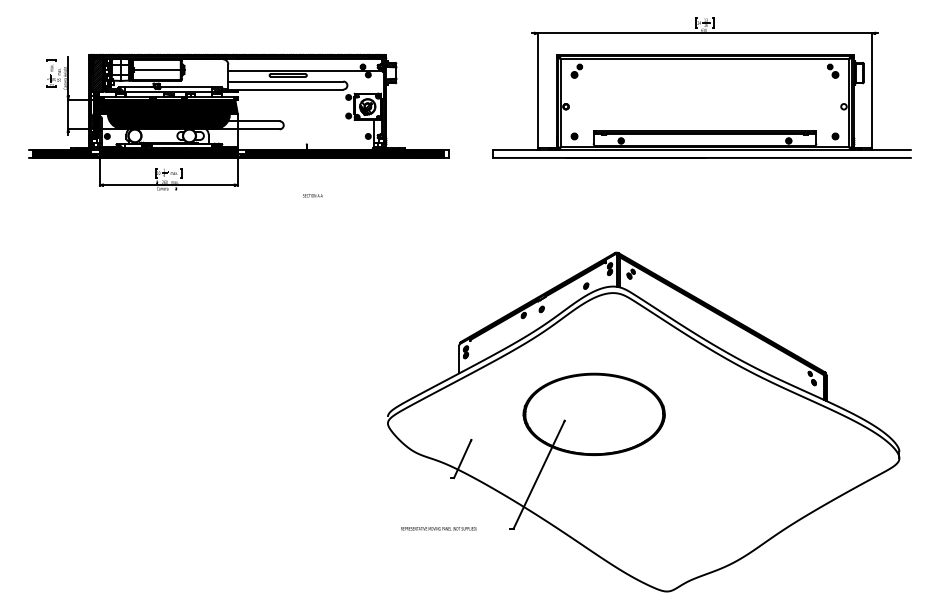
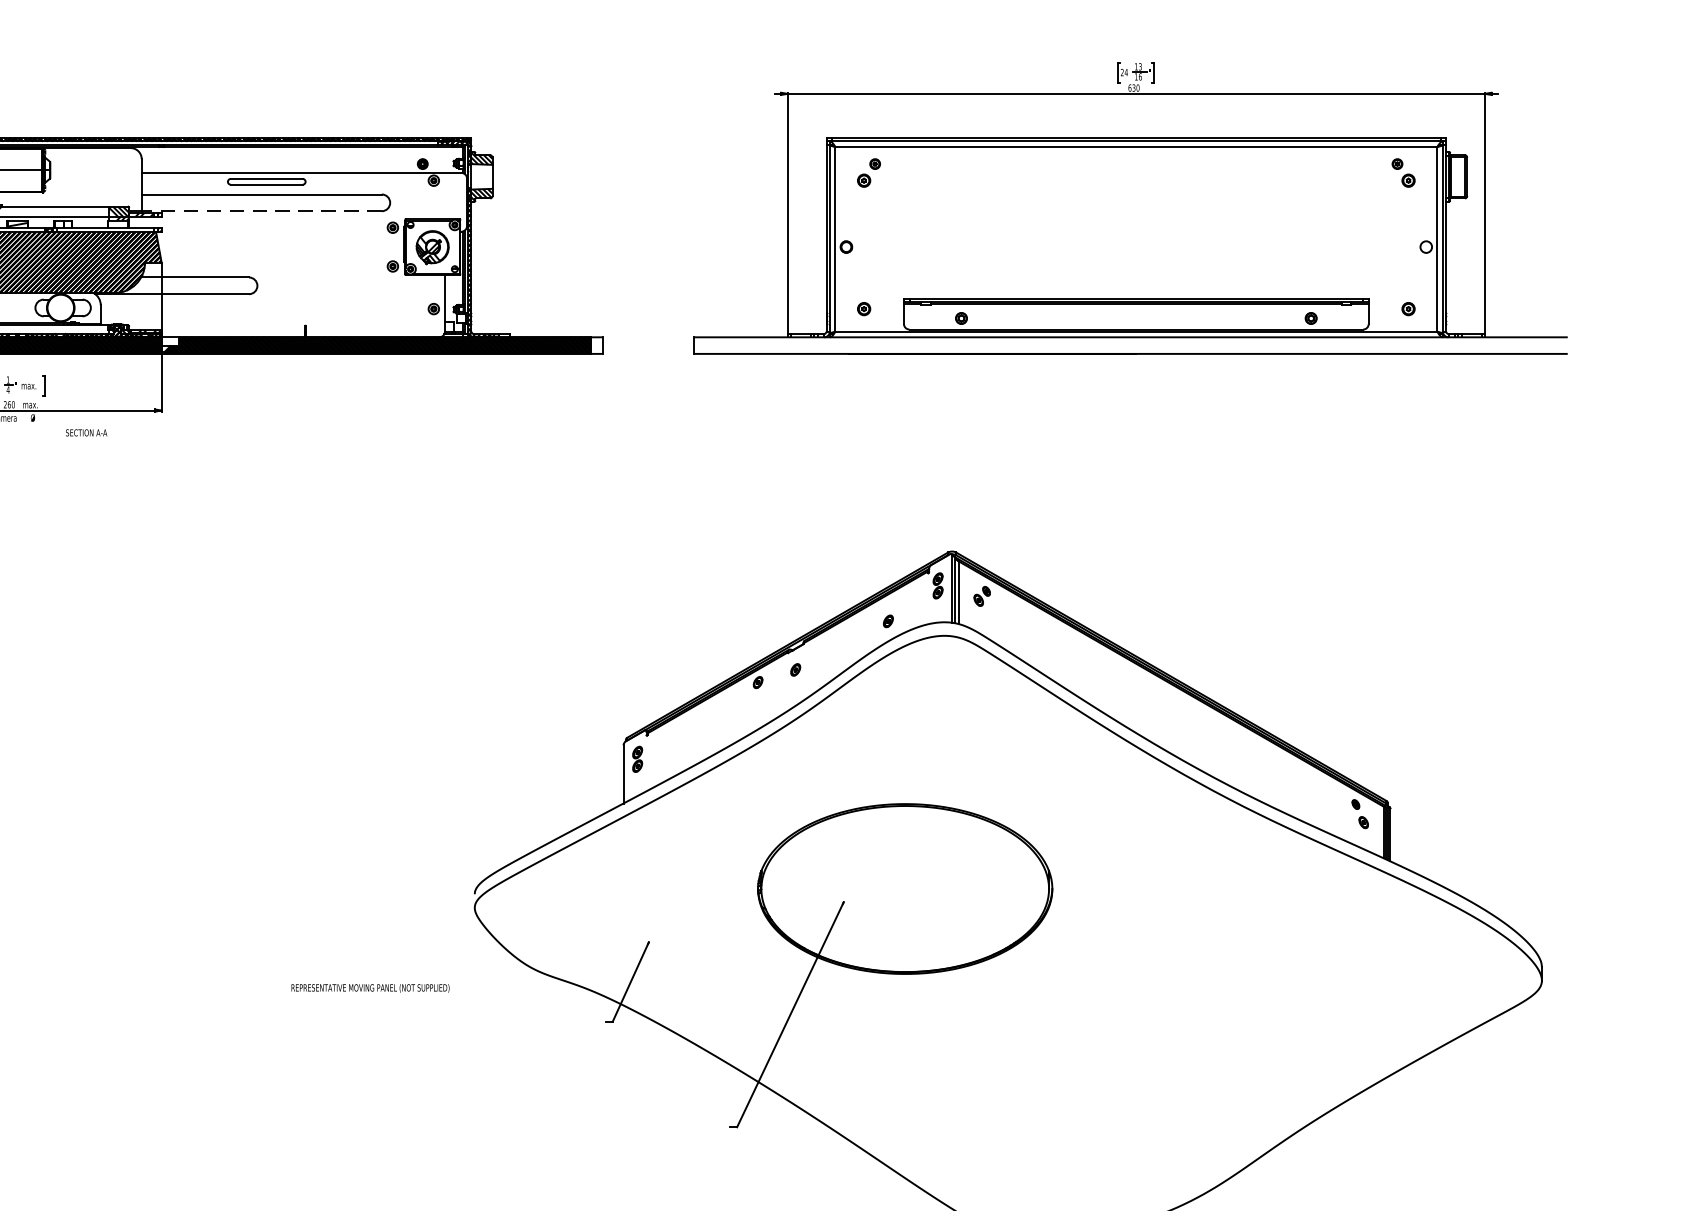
line: (285, 89) -> (261, 211), solid -> dashed
text: (312, 195) -> (85, 432), moved
text: (438, 528) -> (369, 987), moved

